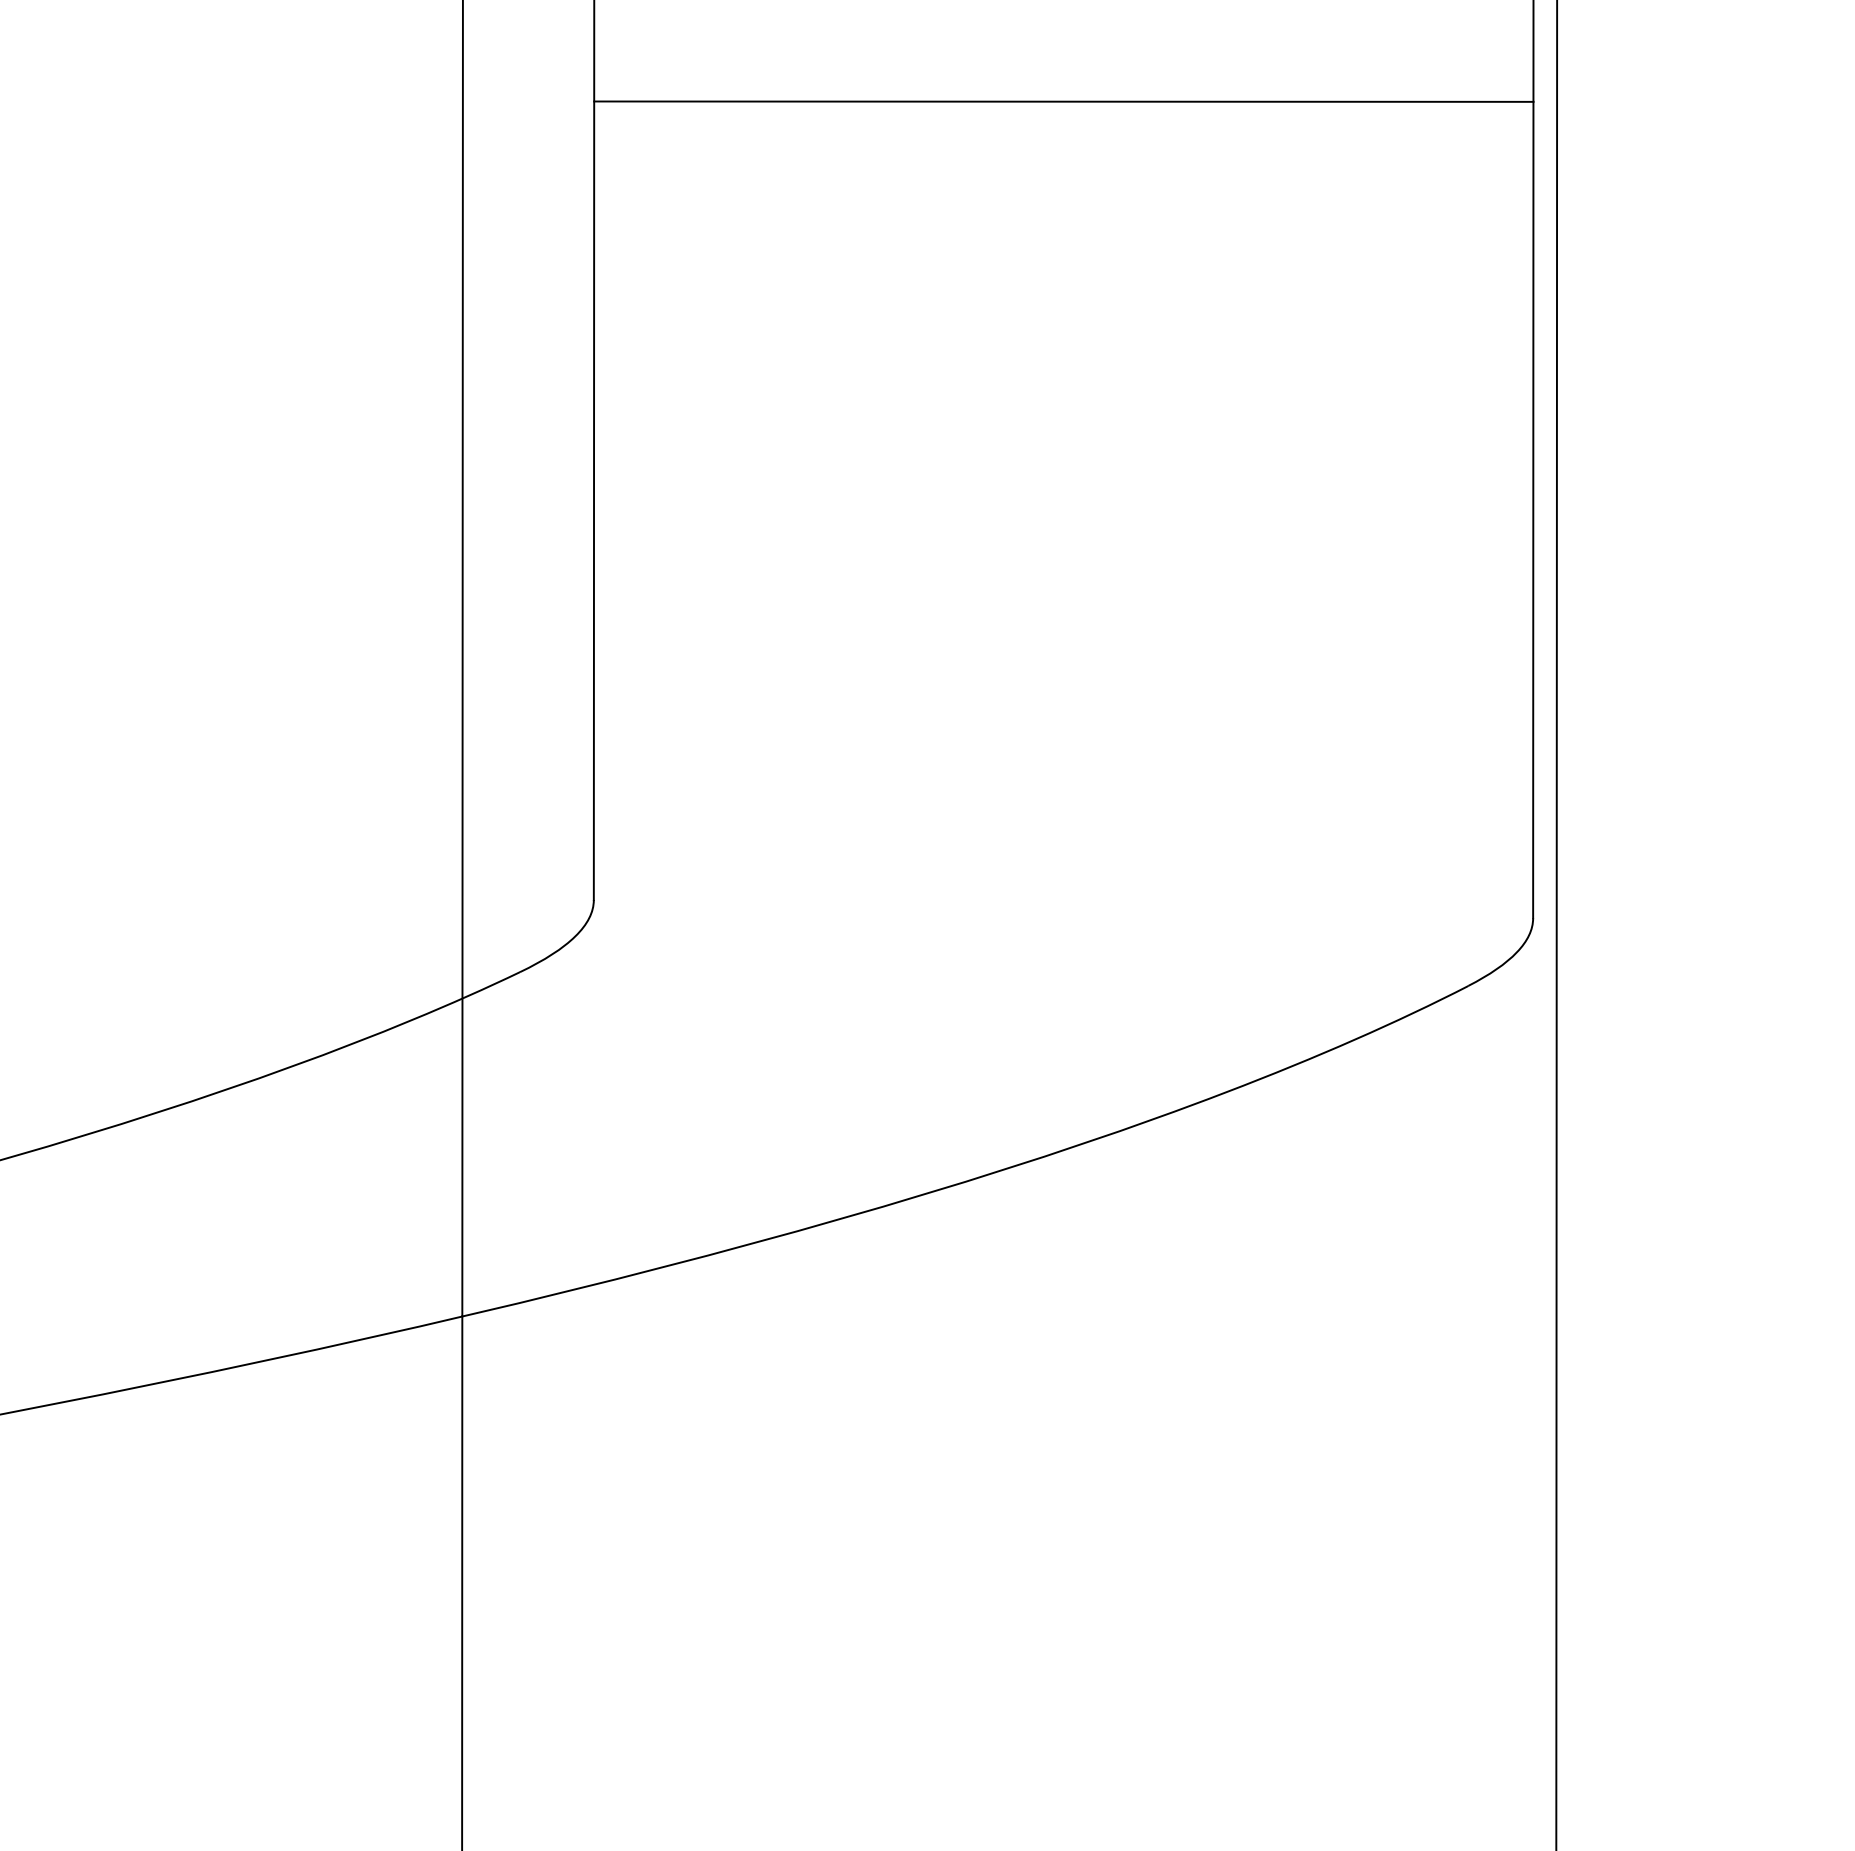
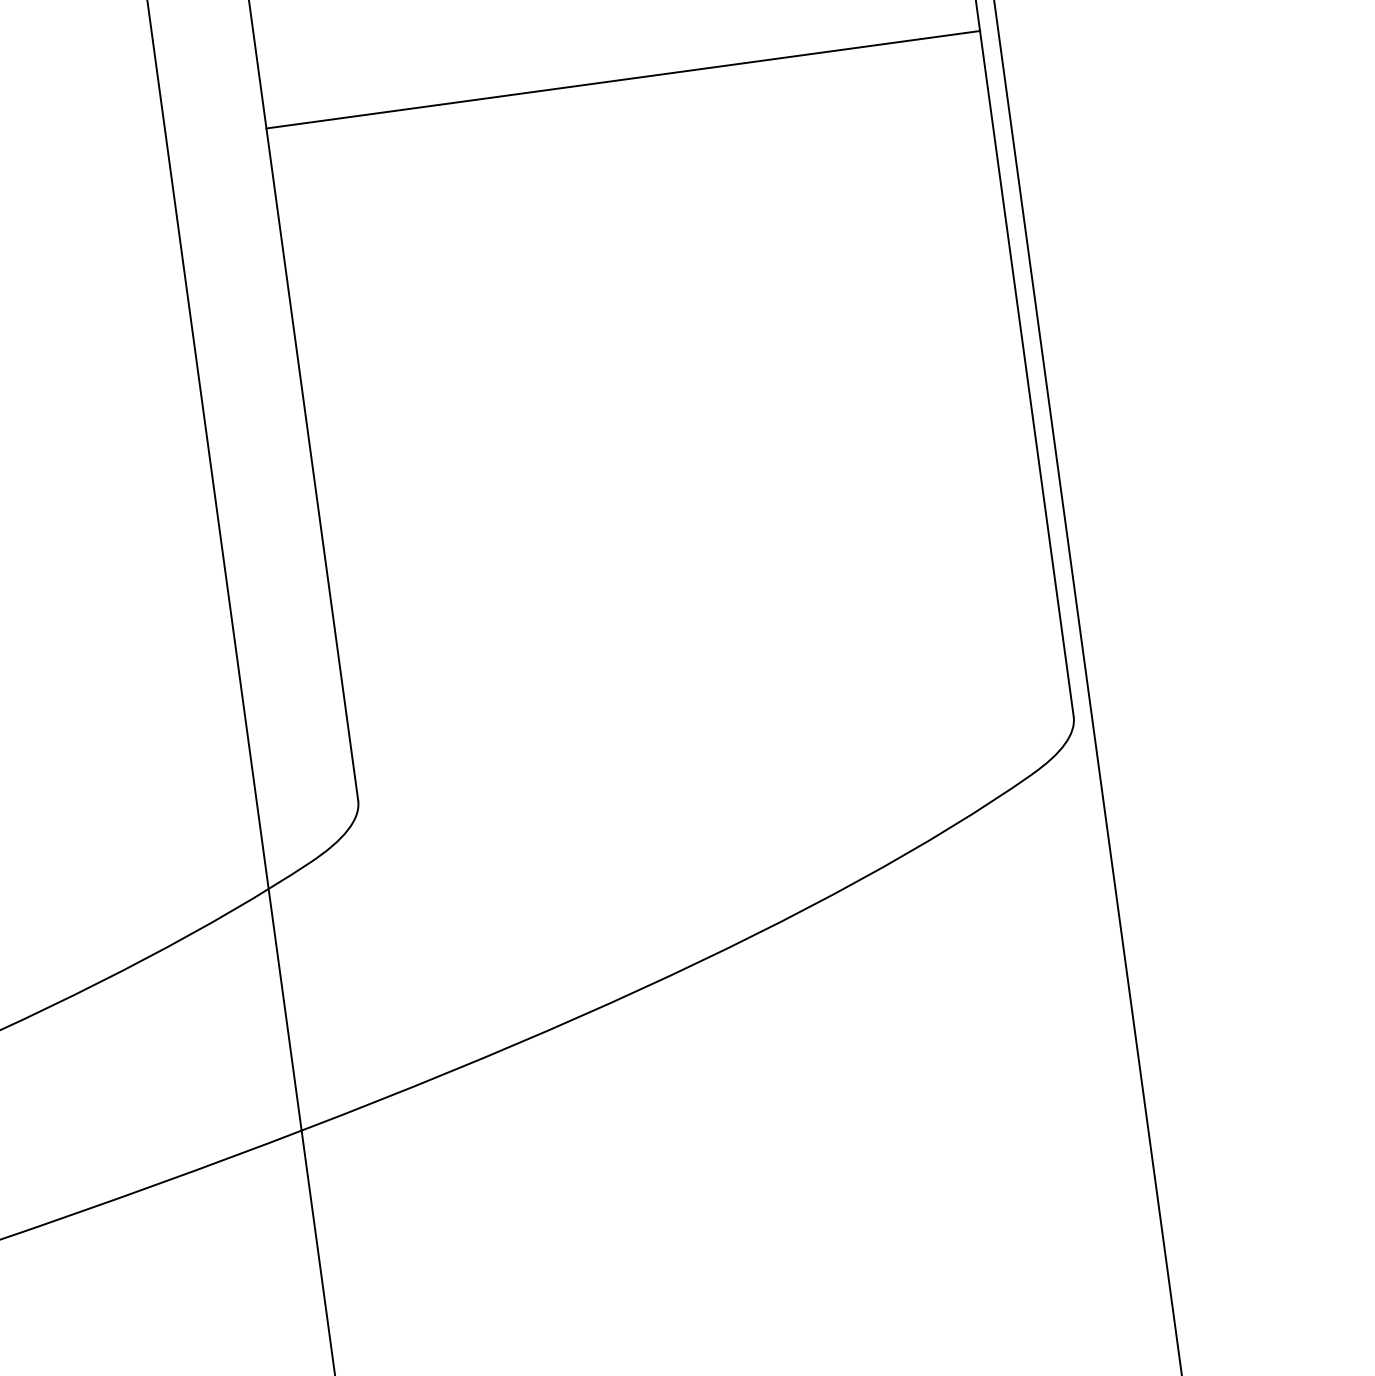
line: (1063, 101) -> (622, 79), moved

